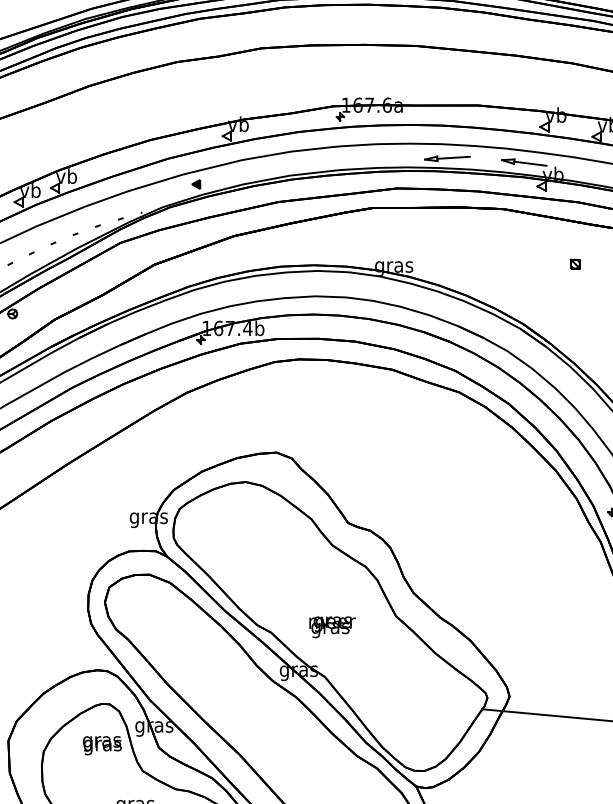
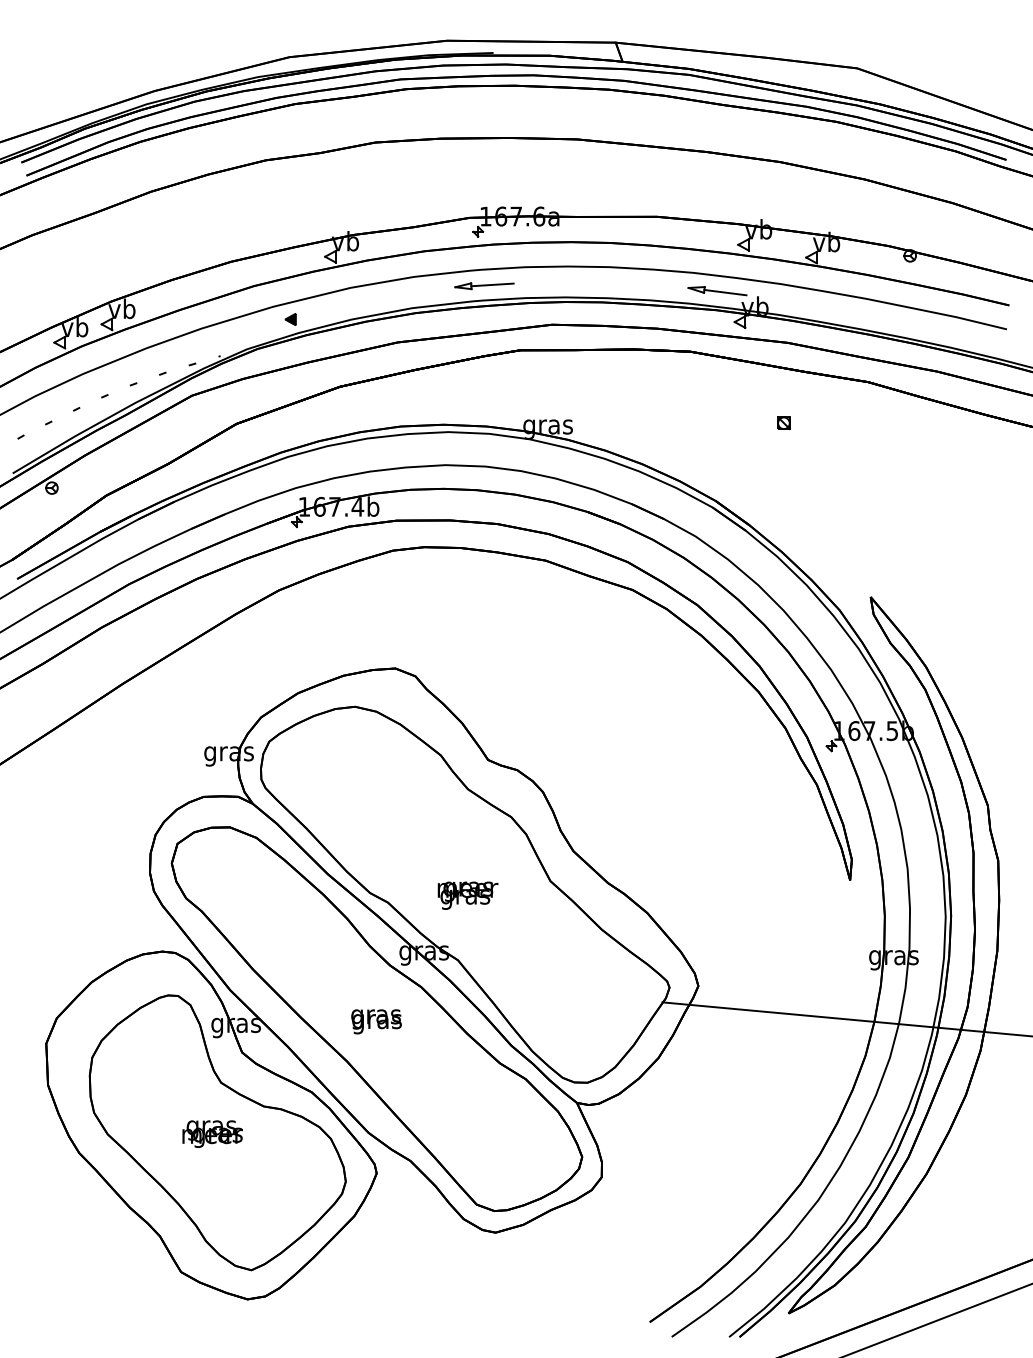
part: (447, 159) -> (484, 286), moved
text: (102, 745) -> (376, 1021), moved

